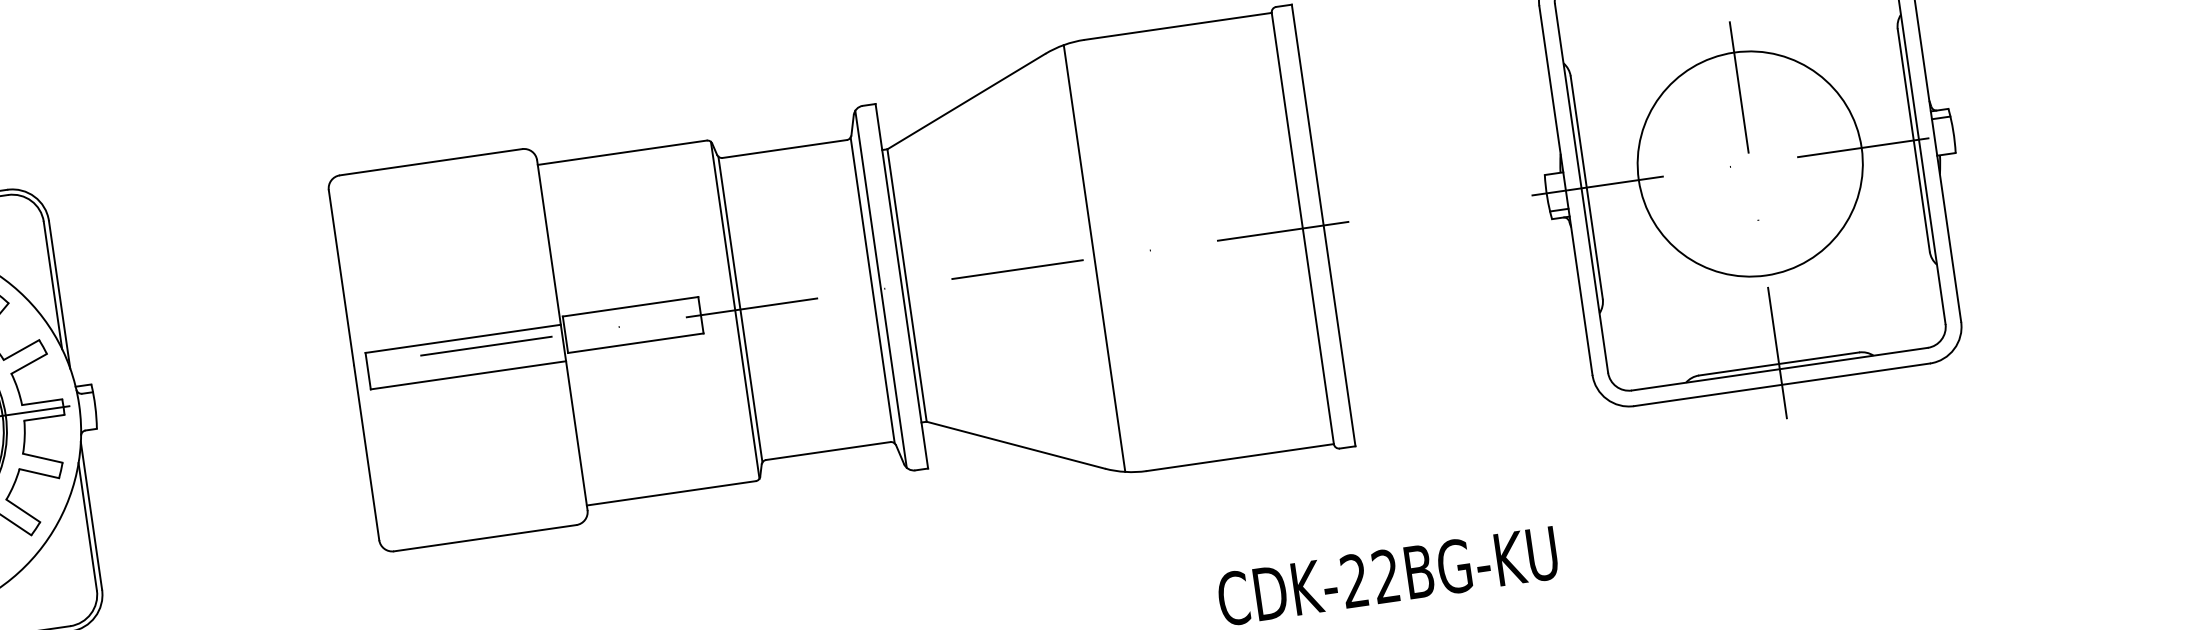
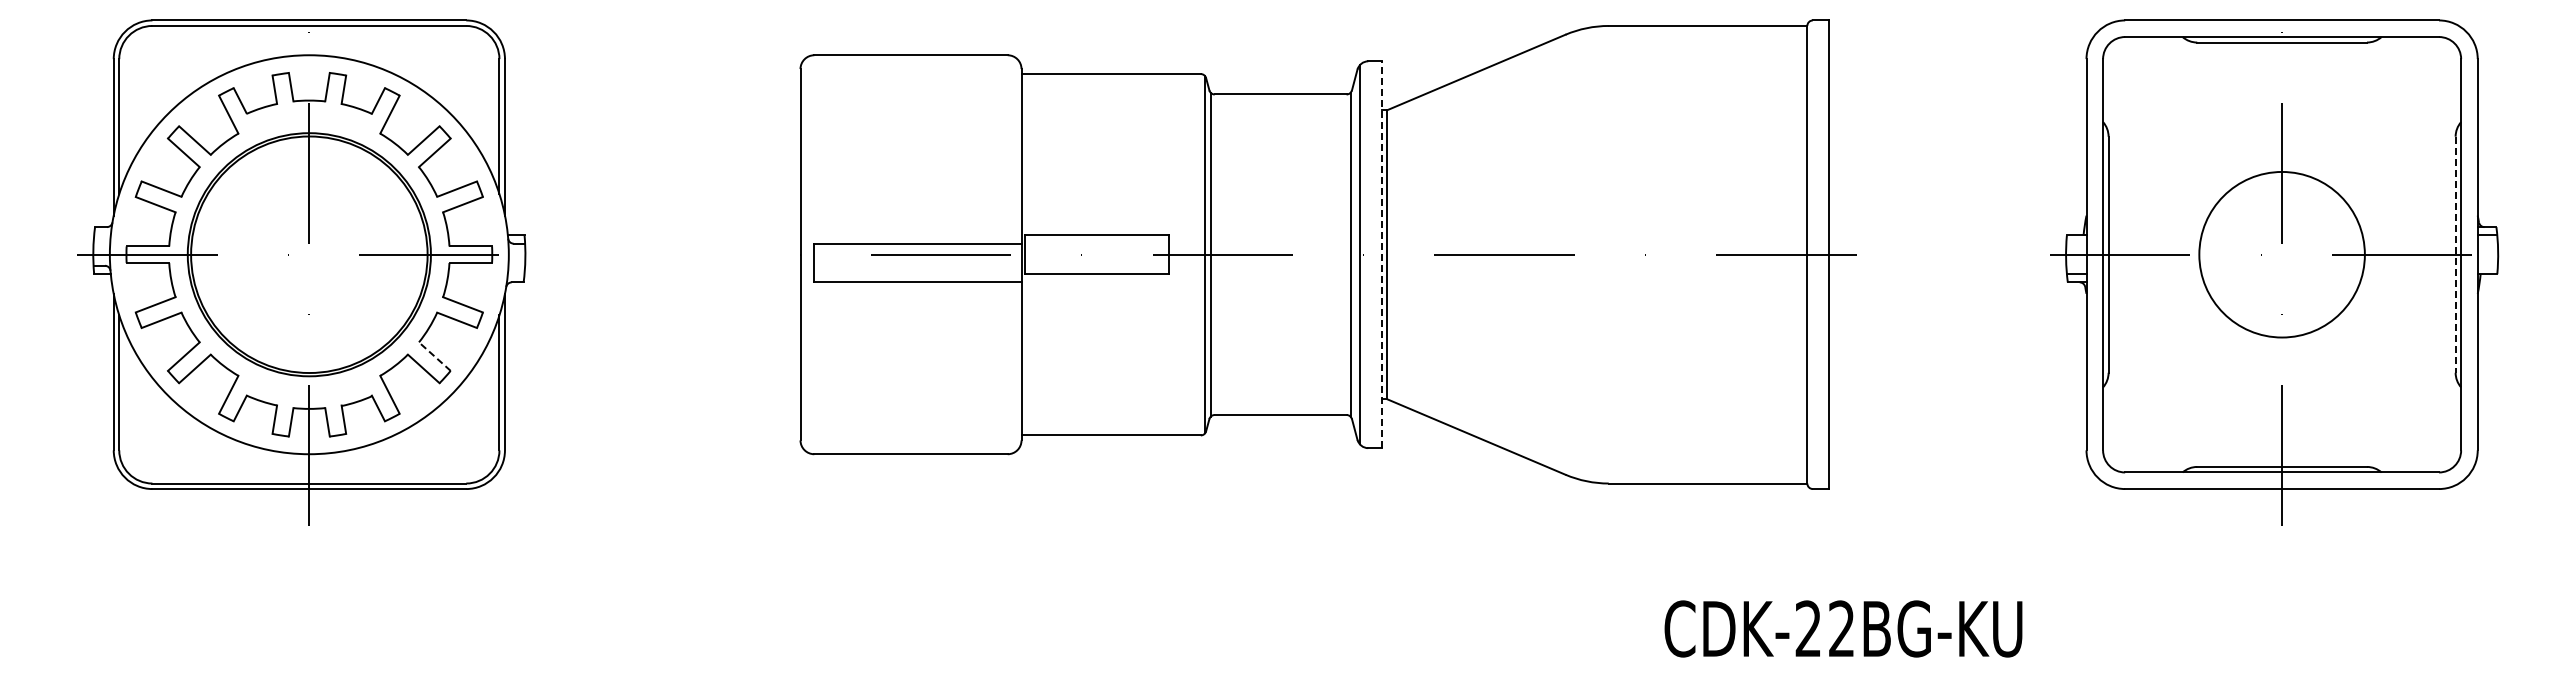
line: (1913, 141) -> (2455, 255), solid -> dashed
circle: (1749, 163) -> (2281, 254), size x0.7
line: (1094, 258) -> (1586, 254), removed
line: (901, 286) -> (1381, 254), solid -> dashed
line: (22, 510) -> (434, 356), solid -> dashed

